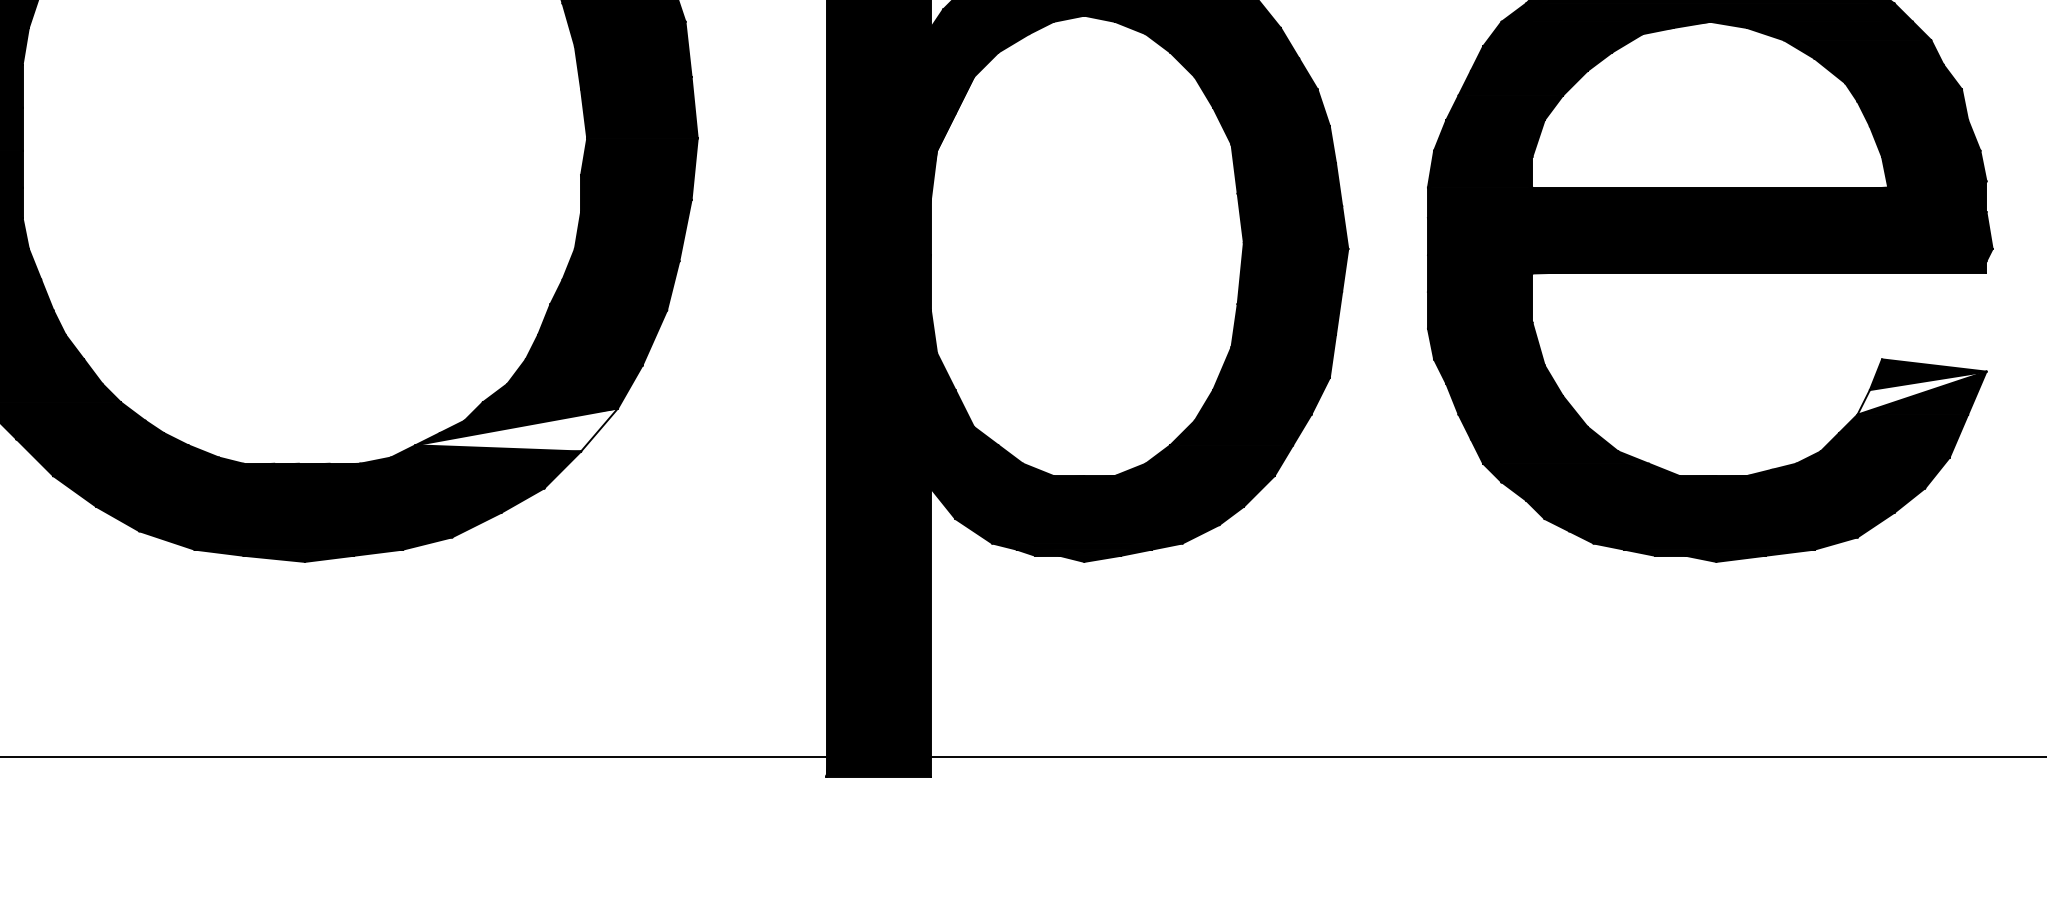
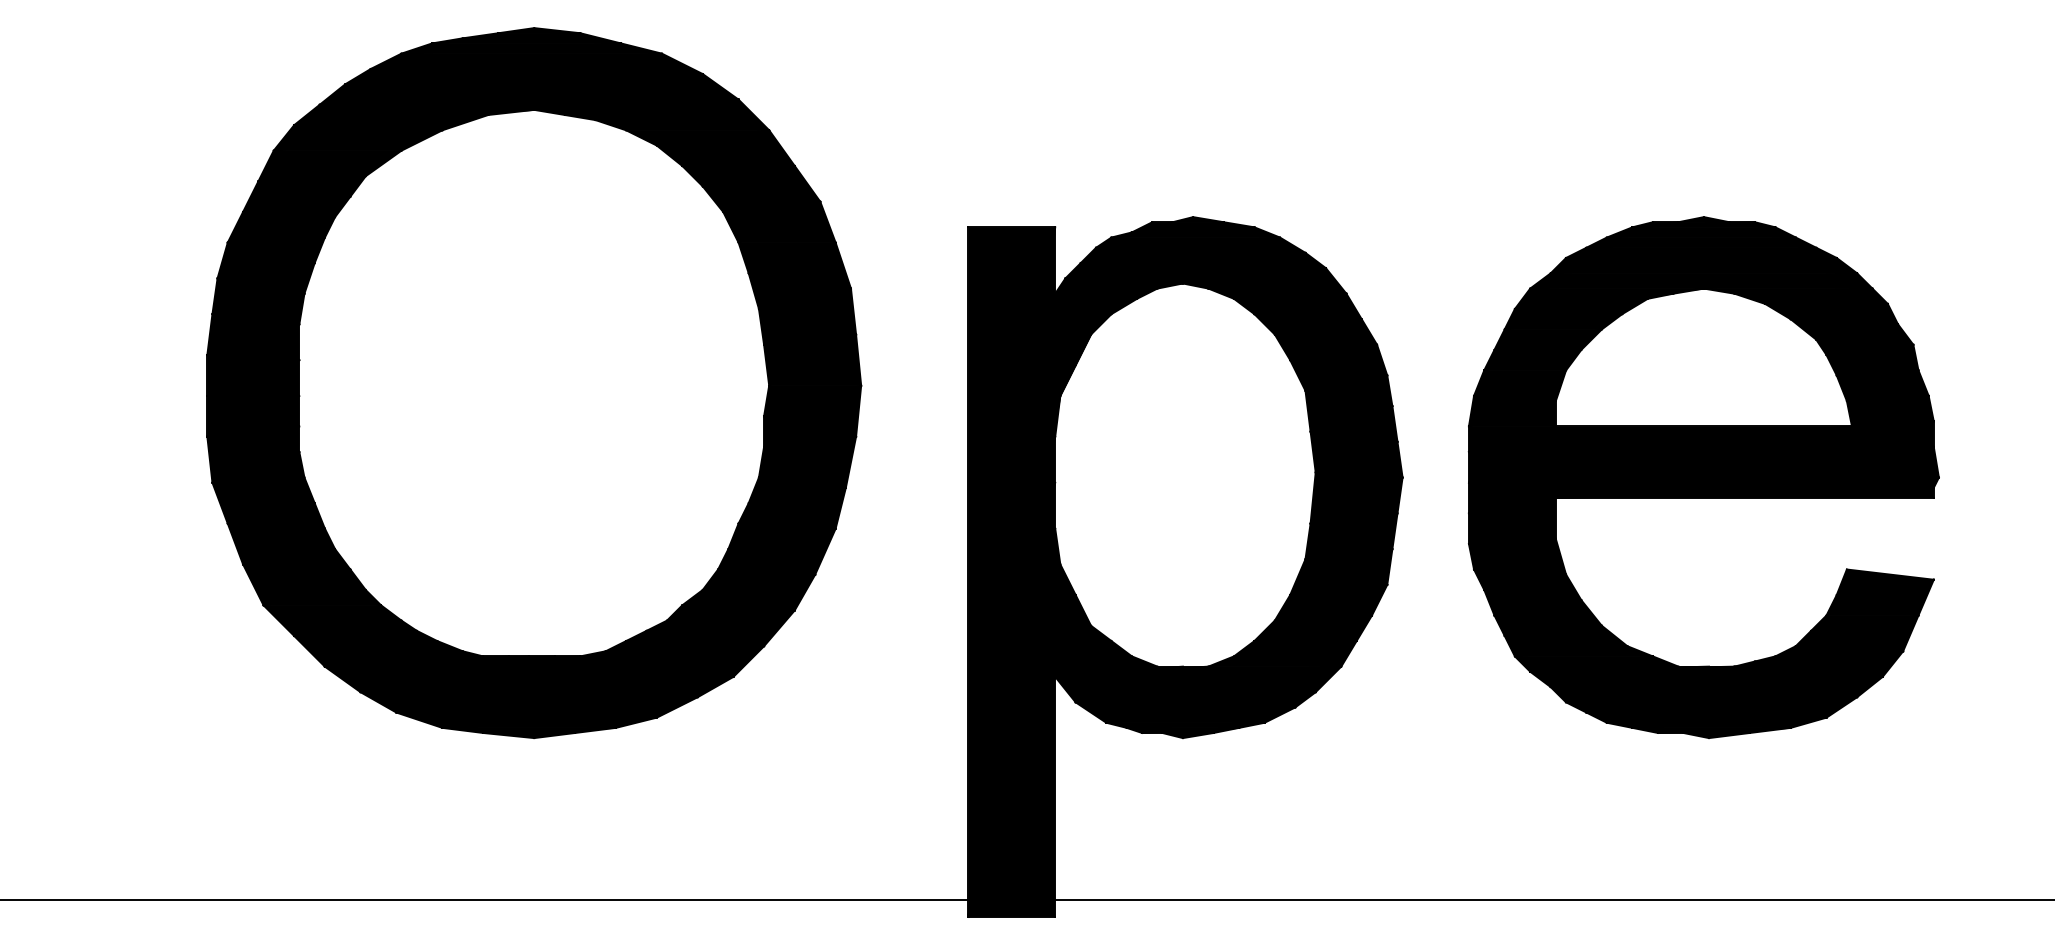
fill: (1921, 392) -> (1879, 597), added
fill: (516, 430) -> (710, 628), added

